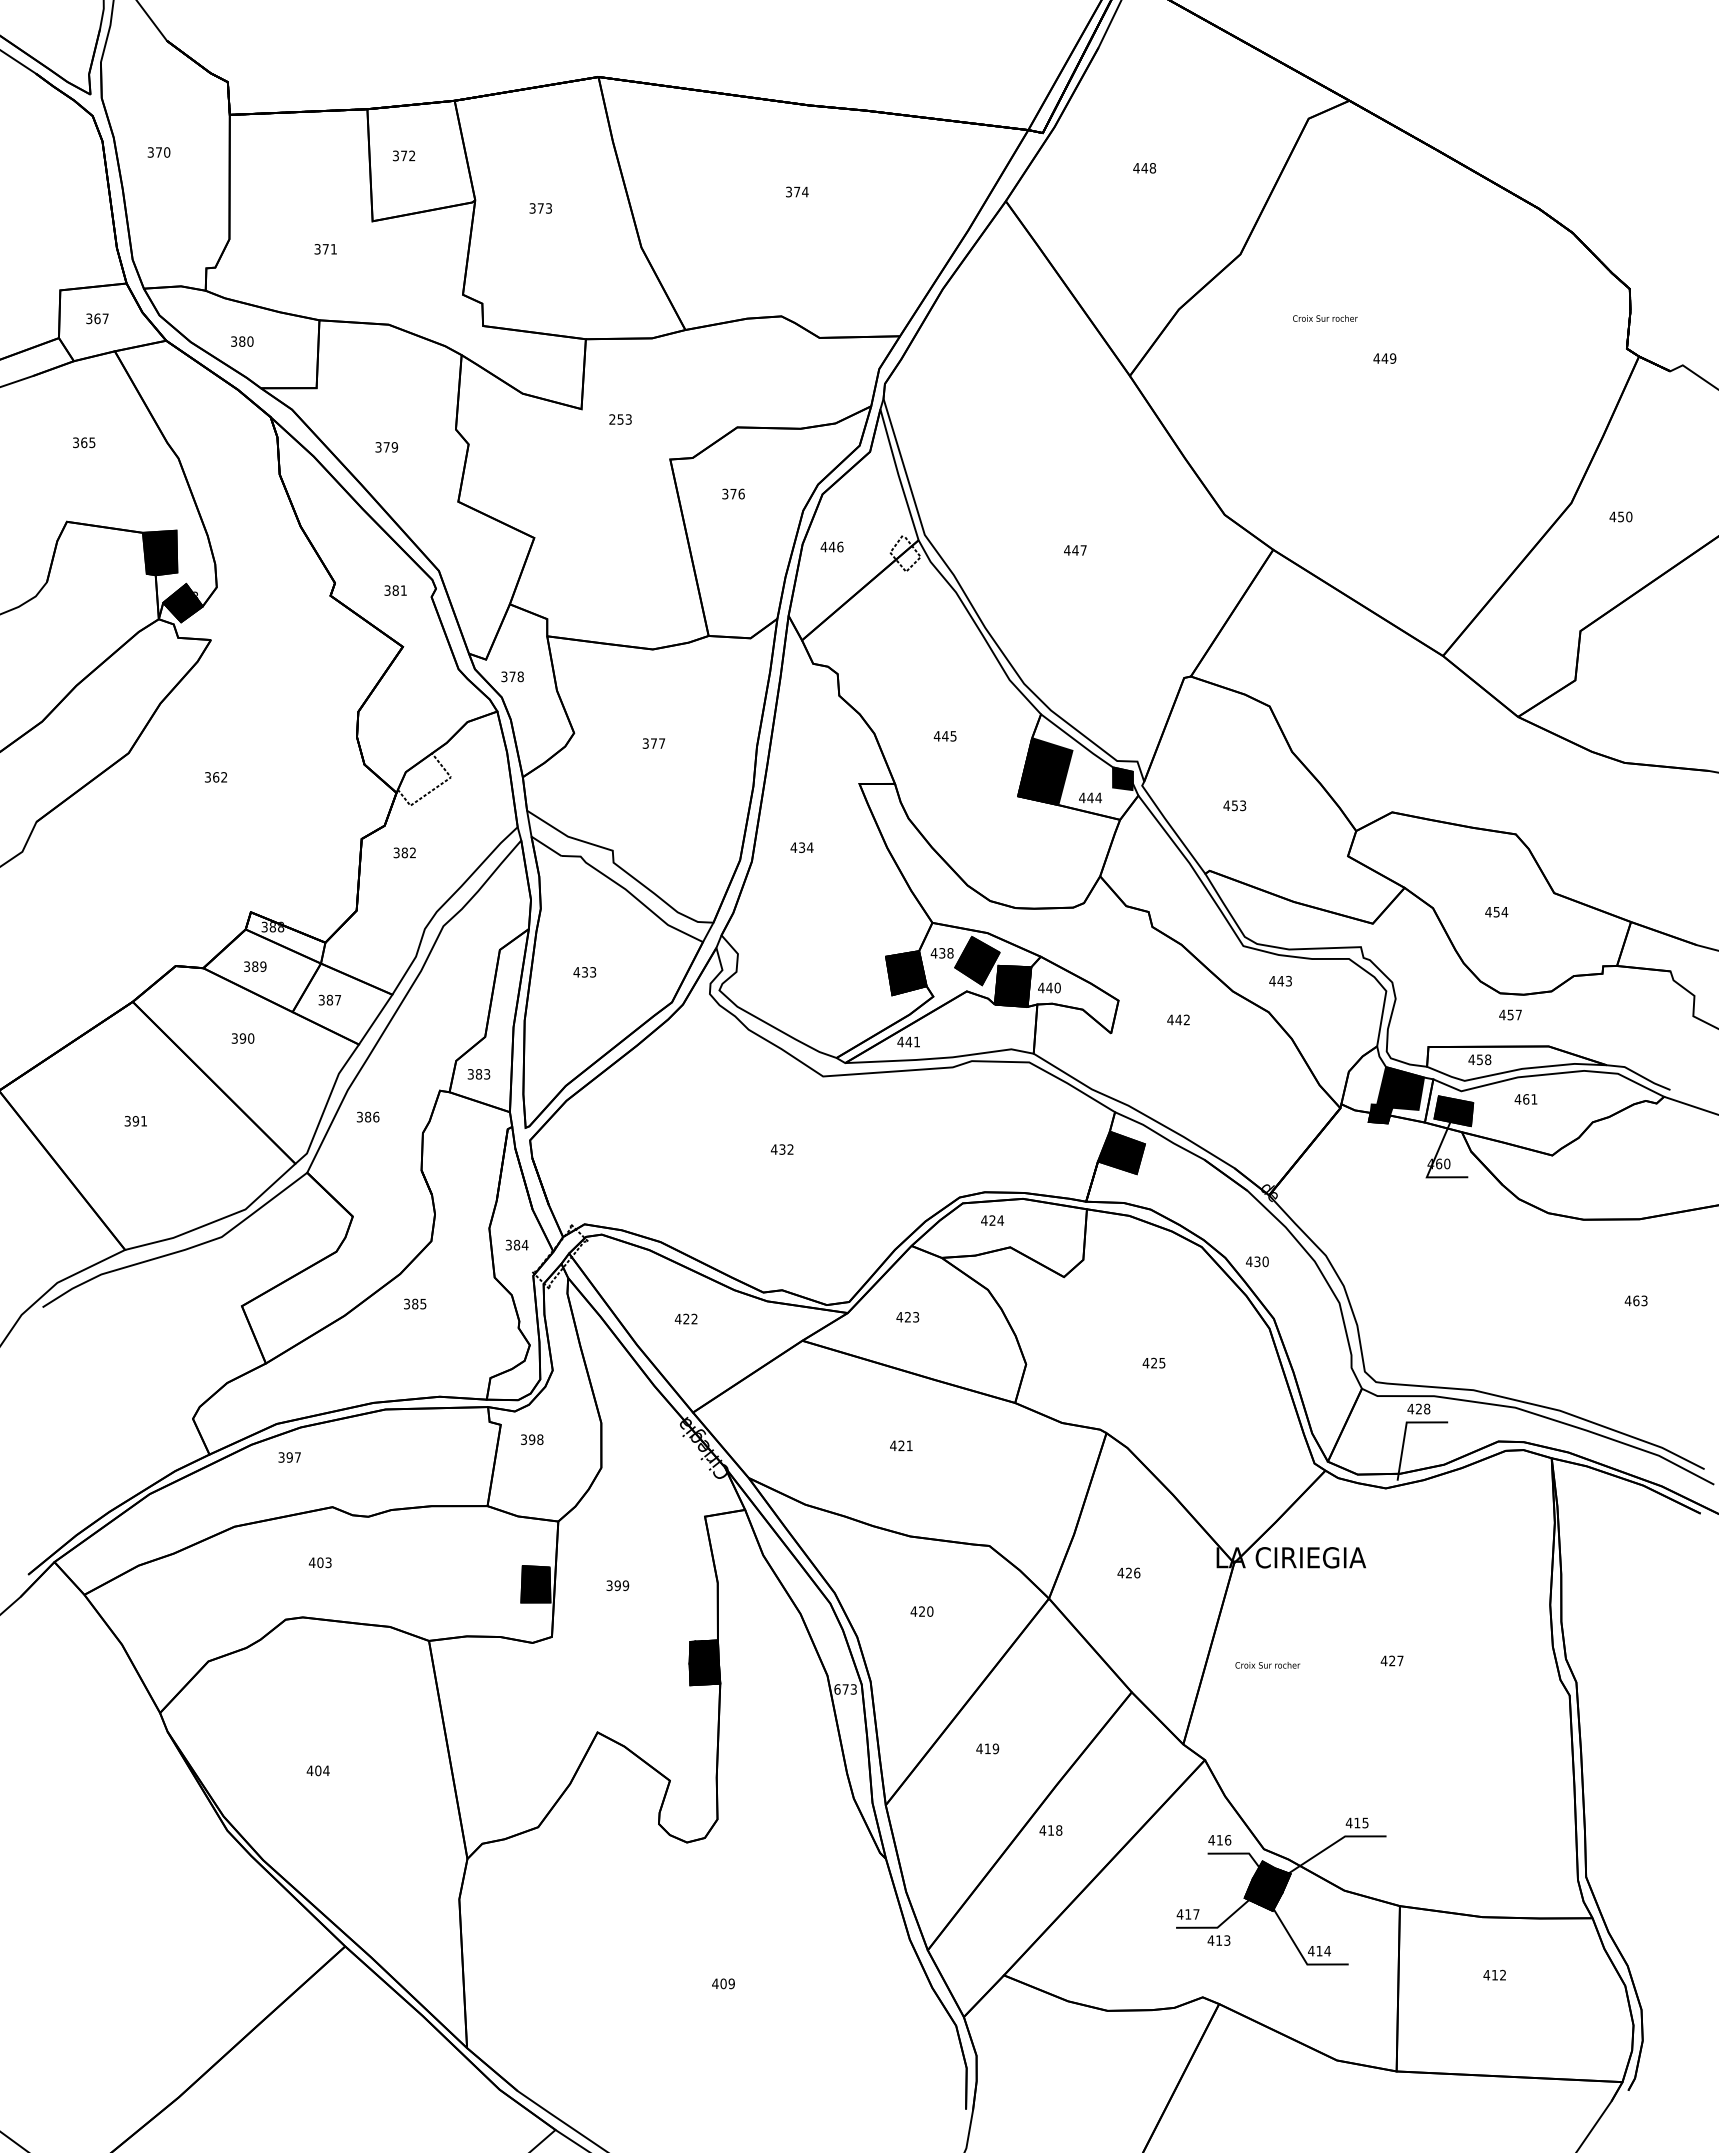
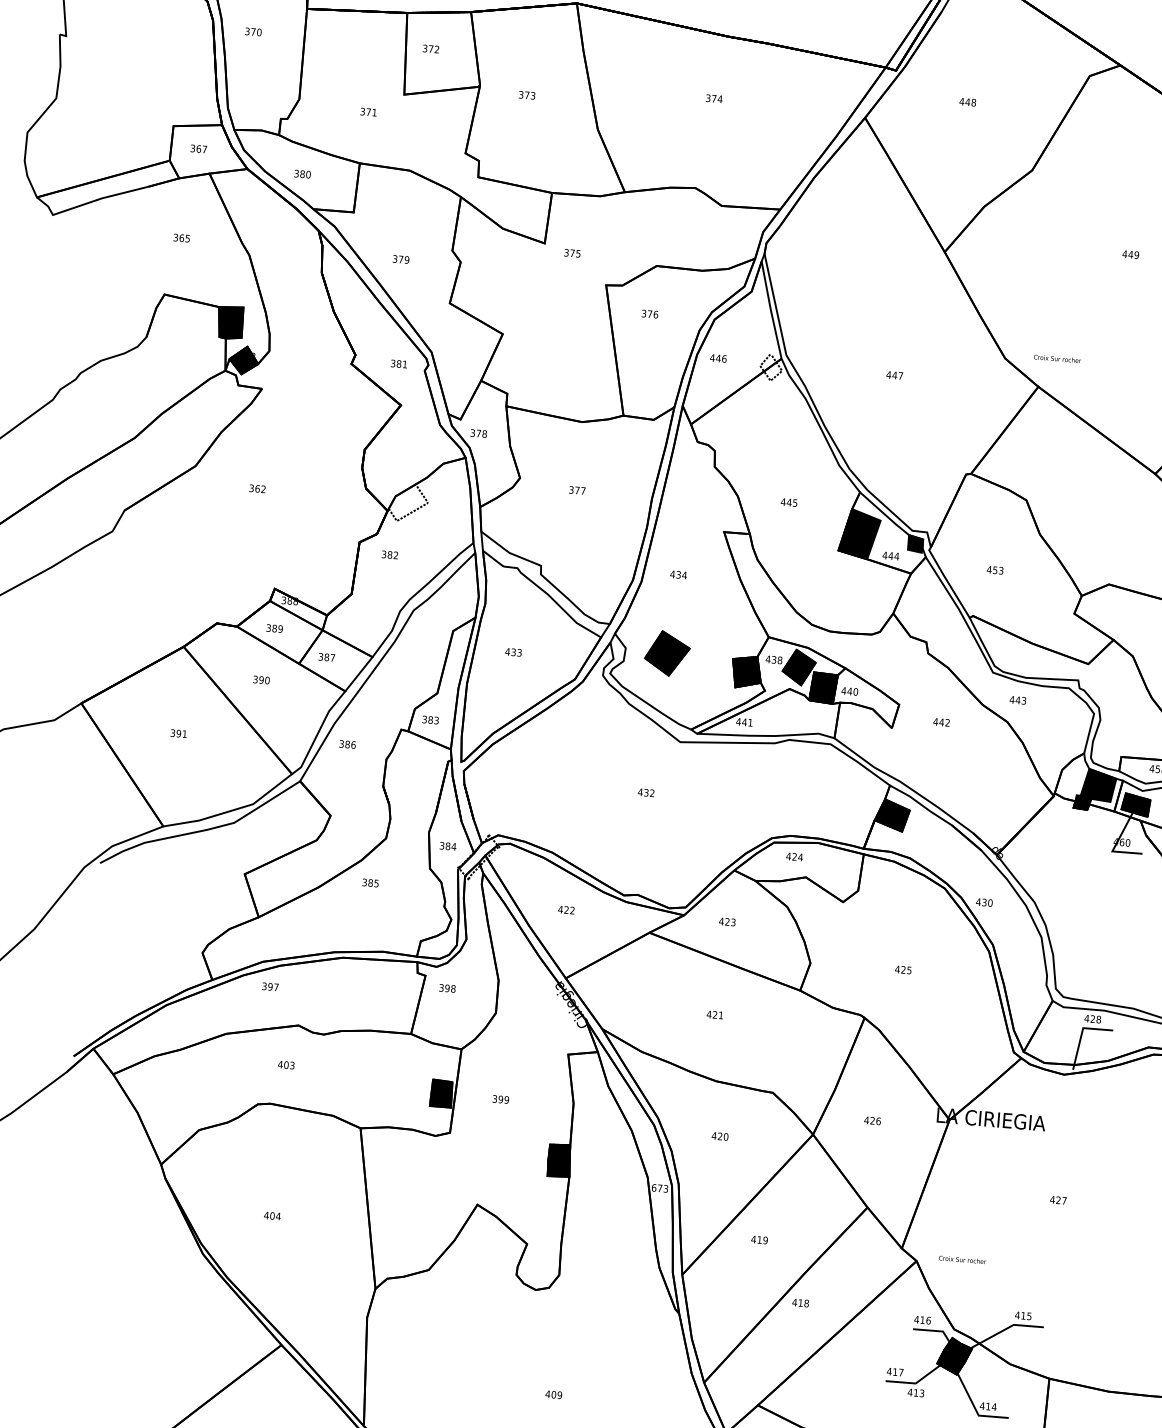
text: (1325, 318) -> (1057, 358), moved
text: (620, 419) -> (572, 253), 253 -> 375
part: (795, 956) -> (667, 653), added
text: (1267, 1665) -> (962, 1260), moved

